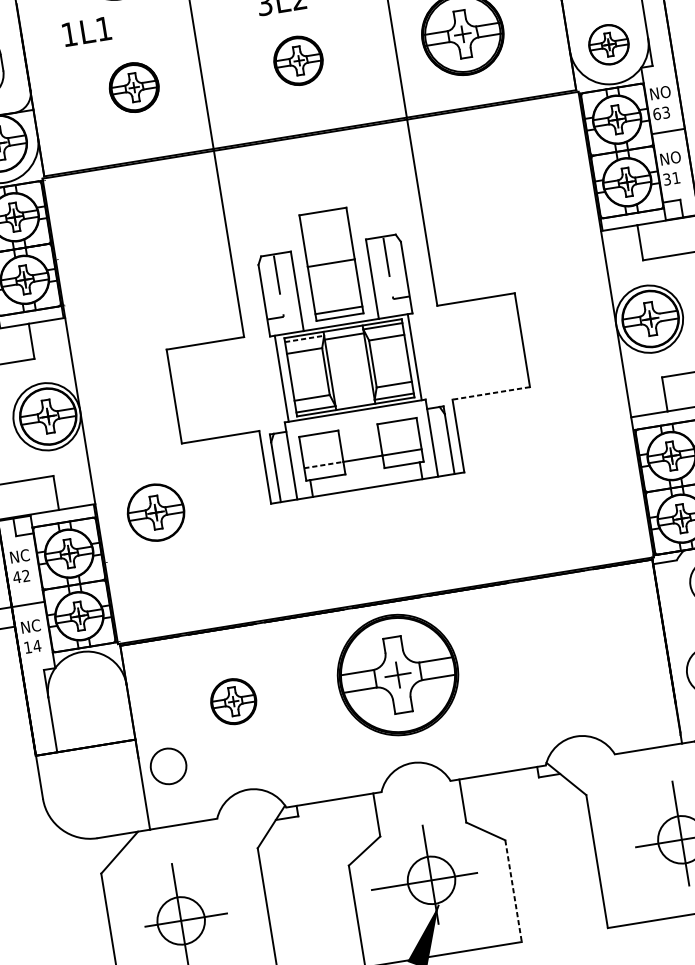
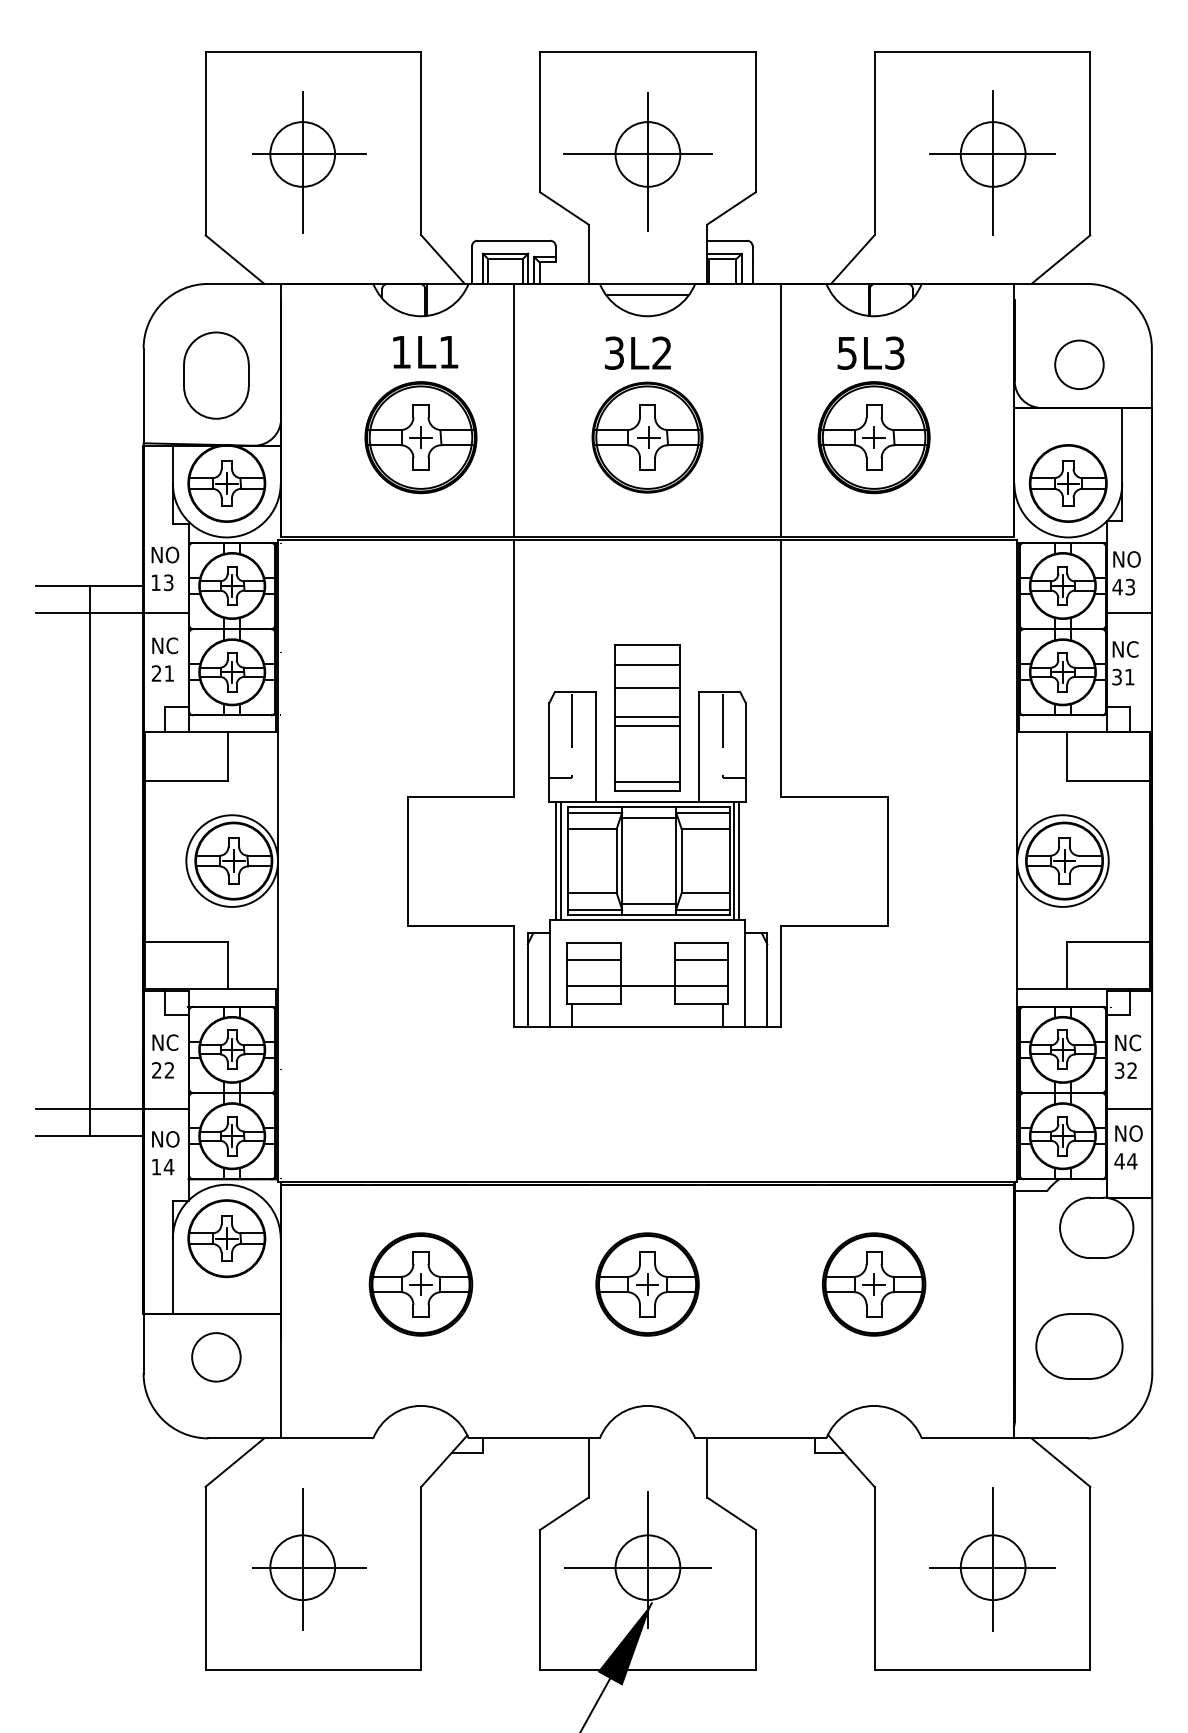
text: (86, 31) -> (425, 352), moved
part: (608, 44) -> (1067, 483), size x1.43
part: (298, 60) -> (647, 437), size x1.67
part: (133, 87) -> (420, 437), size x1.67
text: (656, 113) -> (1117, 586), 63 -> 43
text: (677, 157) -> (1136, 649), NO -> NC
line: (325, 225) -> (647, 664), added
line: (327, 242) -> (647, 688), added
line: (332, 269) -> (647, 725), added
line: (304, 338) -> (595, 812), dashed -> solid
line: (410, 357) -> (733, 860), added
line: (285, 377) -> (561, 860), added
line: (490, 393) -> (833, 926), dashed -> solid
line: (354, 399) -> (649, 904), added
line: (399, 433) -> (701, 960), added
line: (320, 446) -> (593, 960), added
line: (323, 465) -> (593, 986), dashed -> solid
part: (155, 512) -> (226, 1238), moved
text: (16, 577) -> (156, 1070), 42 -> 22
text: (38, 625) -> (175, 1139), NC -> NO
part: (562, 648) -> (874, 1284), added
part: (397, 675) -> (647, 1284), size x0.62
part: (233, 701) -> (420, 1284), size x1.67
circle: (168, 766) -> (216, 1357), moved
line: (513, 891) -> (755, 1600), dashed -> solid

